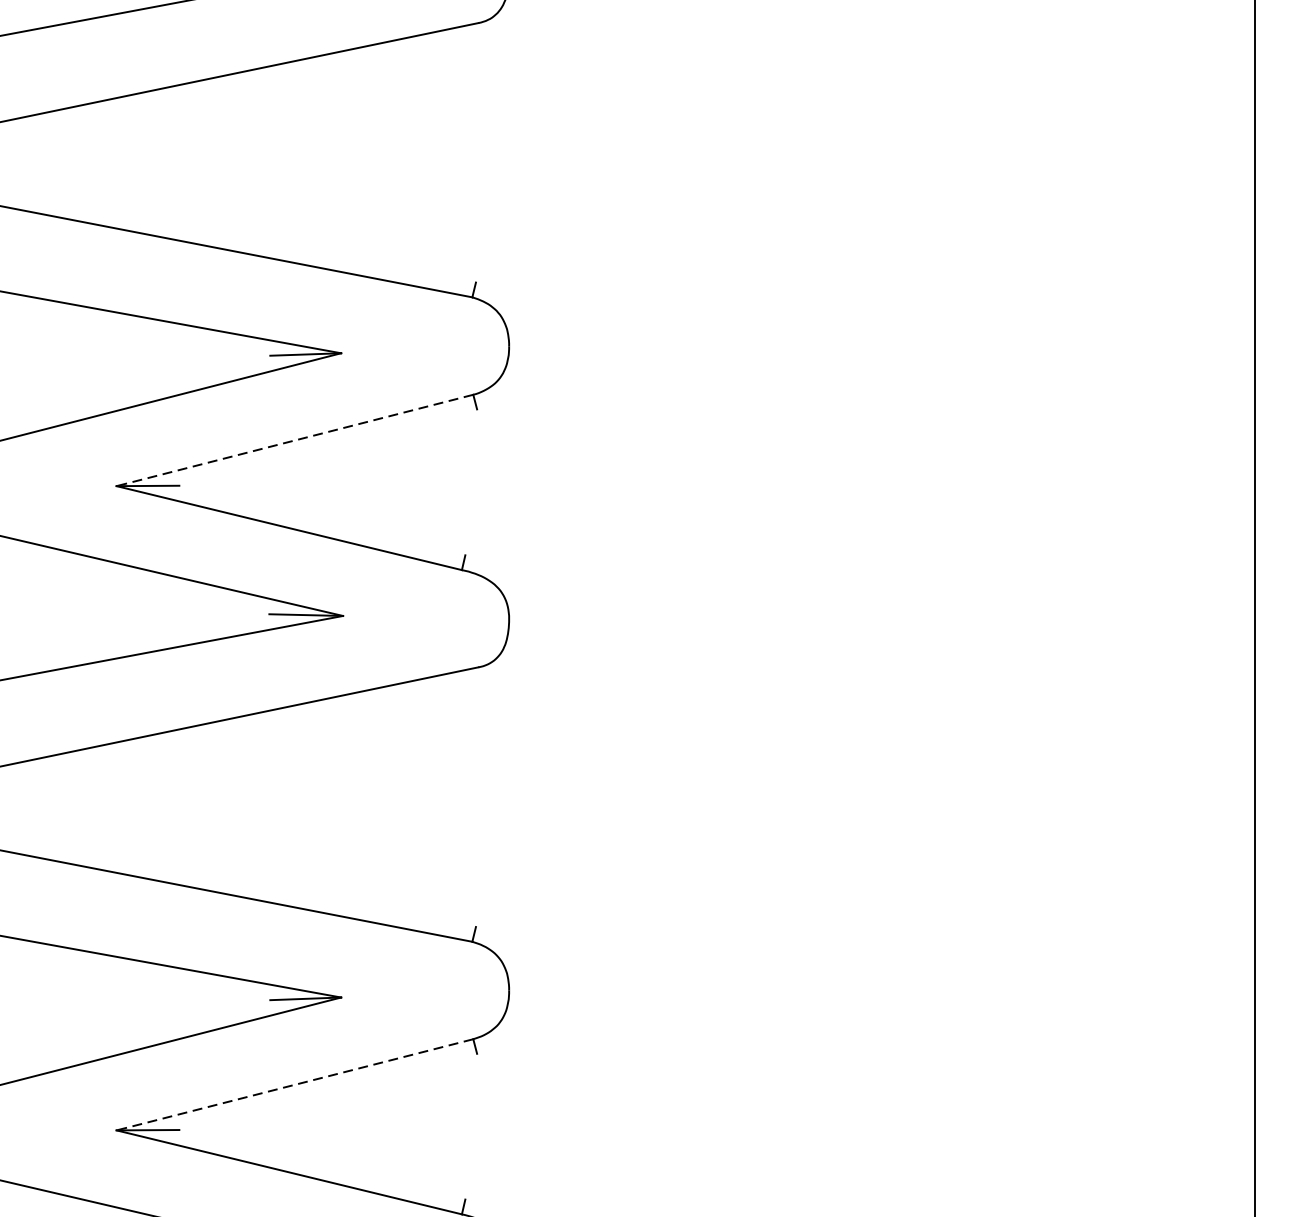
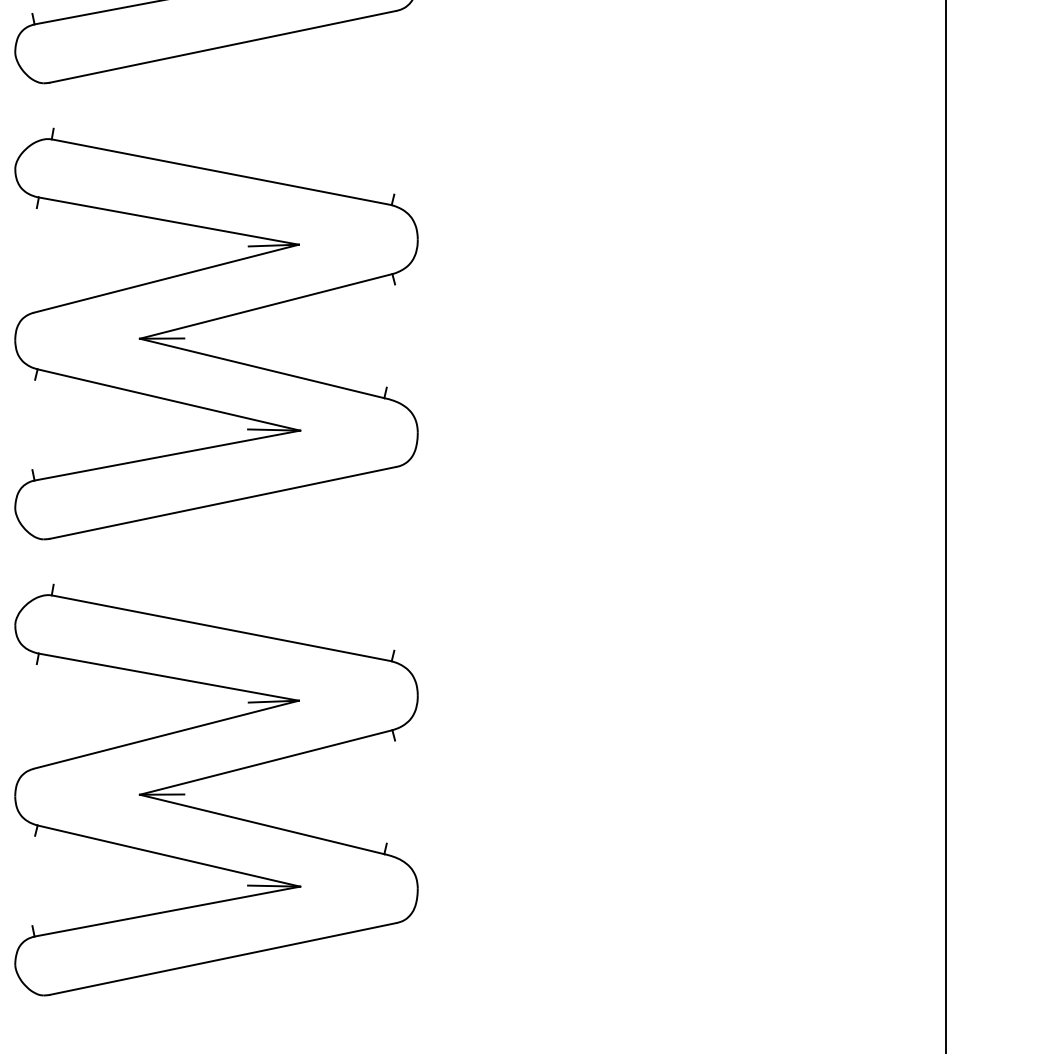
line: (294, 440) -> (265, 306), dashed -> solid
line: (294, 1084) -> (265, 762), dashed -> solid

